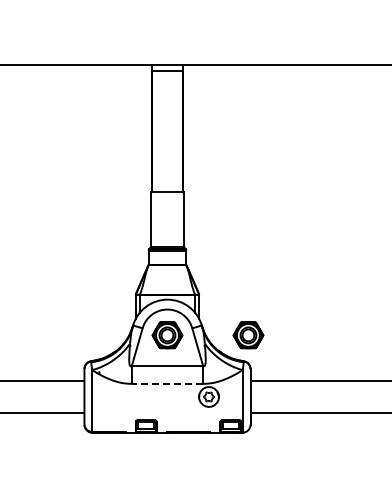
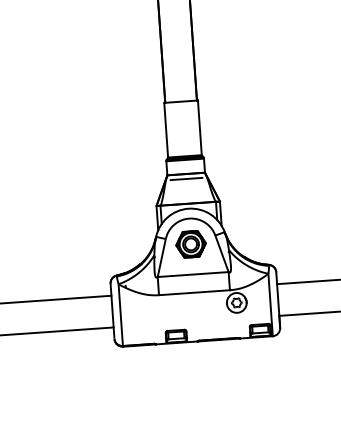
line: (167, 269) -> (186, 178), added
part: (248, 335) -> (271, 238), removed
line: (167, 383) -> (194, 292), dashed -> solid

